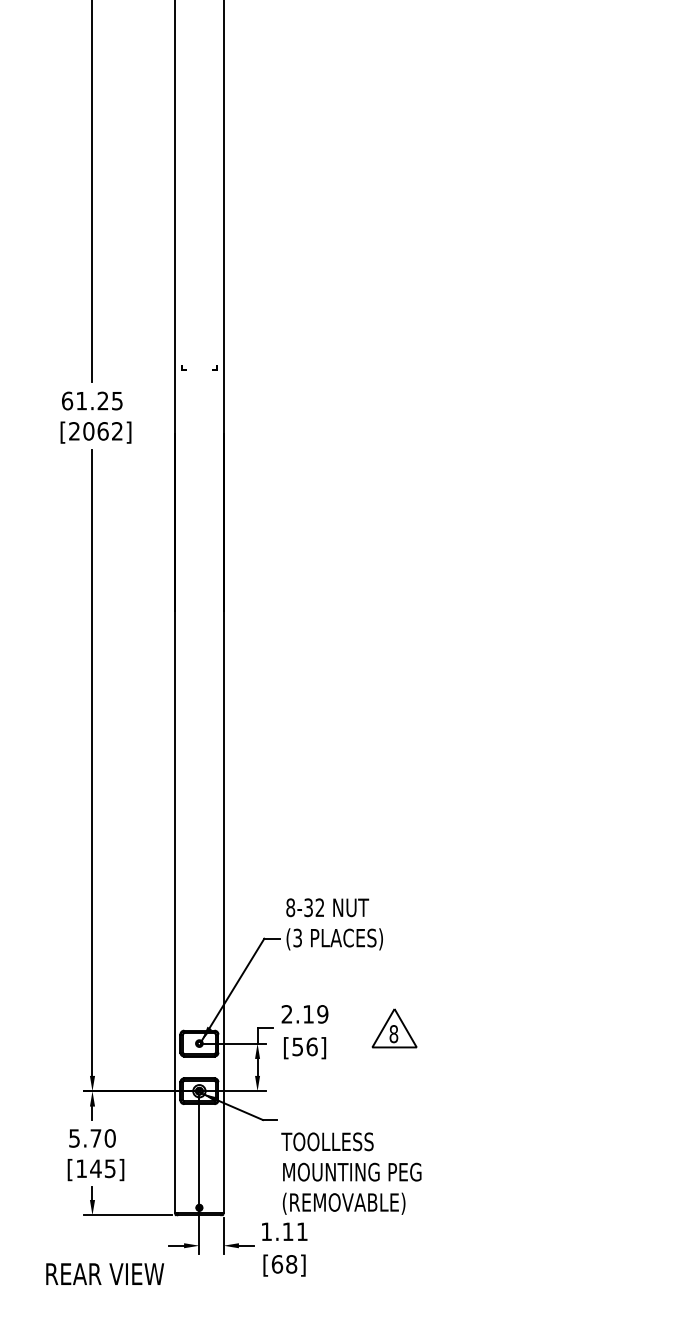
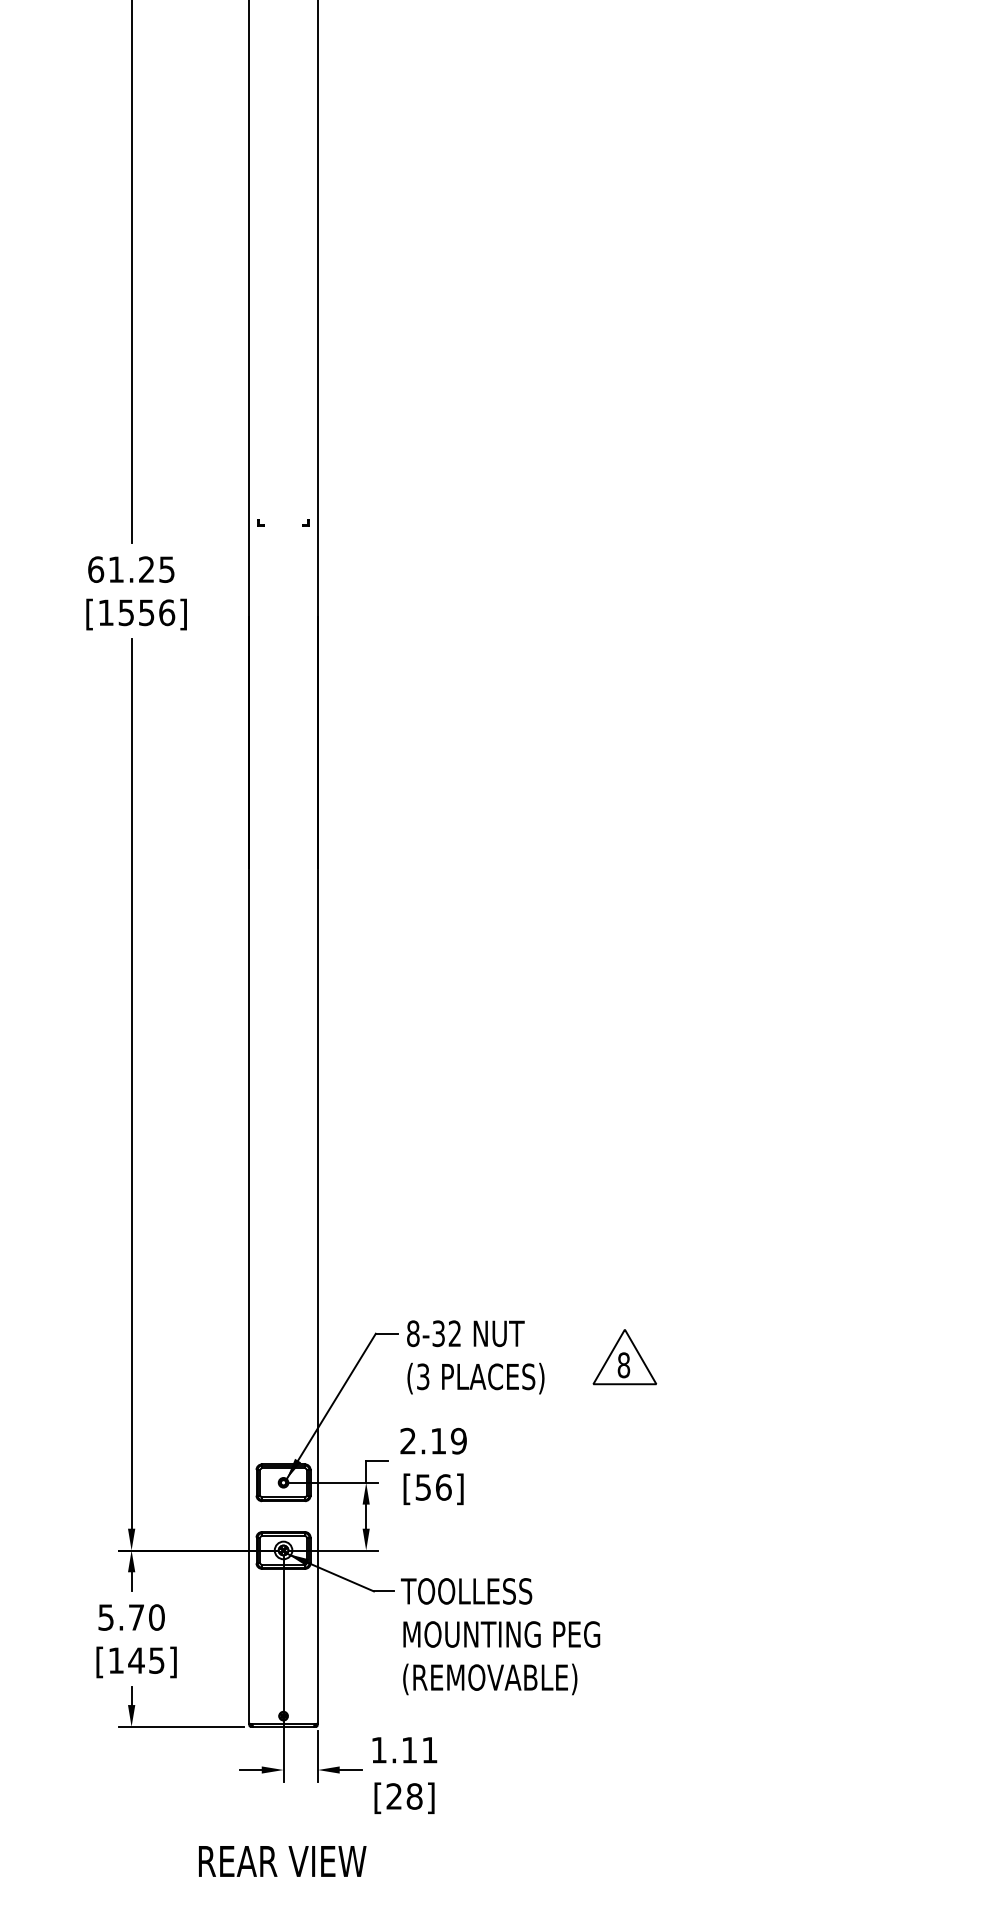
text: (95, 431) -> (136, 612), [2062] -> [1556]
text: (334, 924) -> (475, 1357), moved
part: (394, 1028) -> (624, 1357), moved
text: (351, 1173) -> (500, 1636), moved
text: (277, 1264) -> (394, 1796), [68] -> [28]
text: (105, 1274) -> (282, 1861), moved

